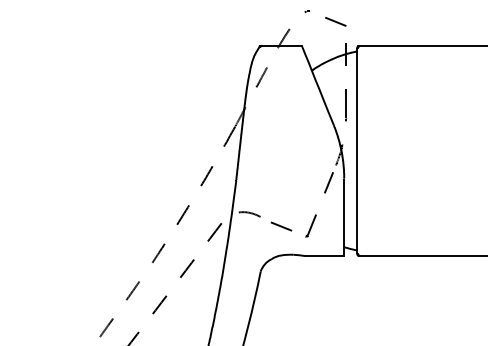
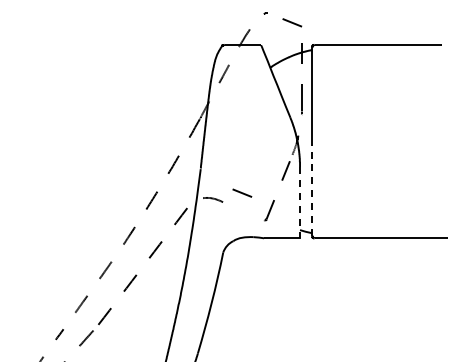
line: (357, 201) -> (312, 188), solid -> dashed
line: (344, 217) -> (300, 202), solid -> dashed
line: (281, 225) -> (242, 192), moved

